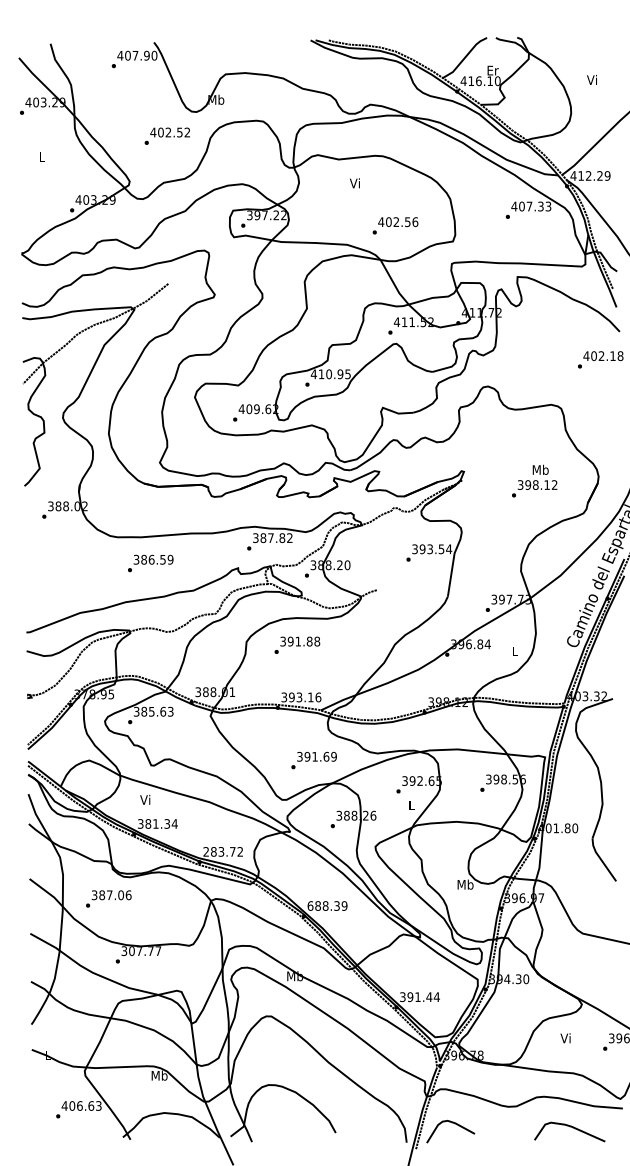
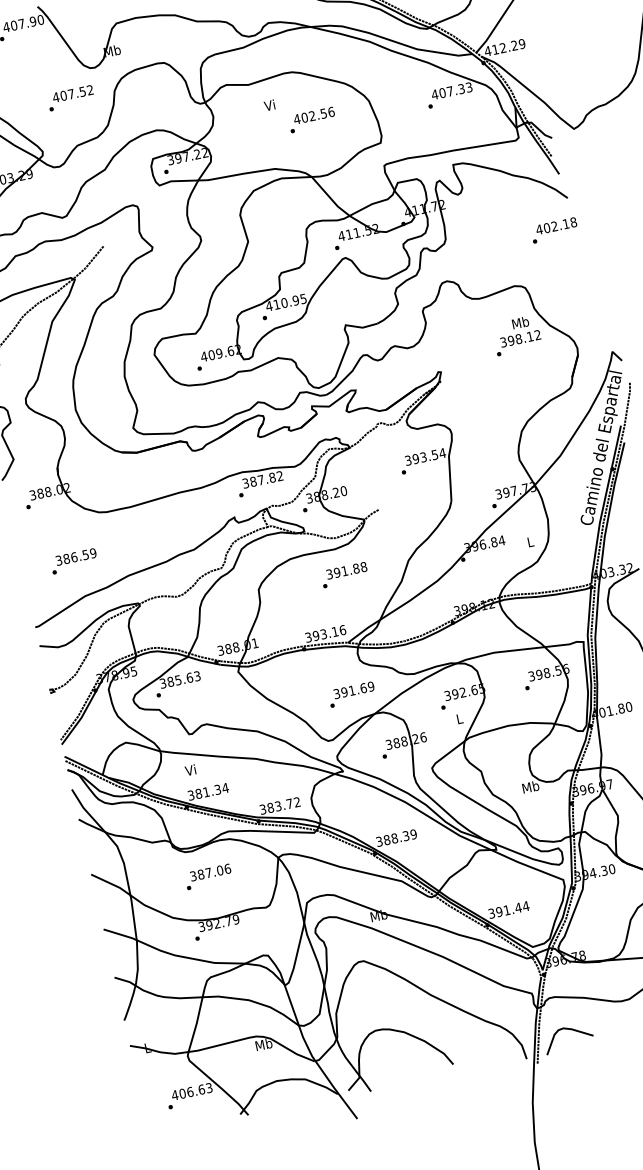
text: (168, 132) -> (71, 94), 402.52 -> 407.52
text: (395, 225) -> (312, 119), moved
text: (534, 480) -> (516, 334), moved
text: (150, 563) -> (73, 561), moved
text: (297, 644) -> (344, 574), moved
text: (205, 851) -> (262, 809), 283.72 -> 383.72
text: (108, 898) -> (208, 876), moved
text: (310, 905) -> (379, 841), 688.39 -> 388.39
text: (145, 951) -> (223, 922), 307.77 -> 392.79

